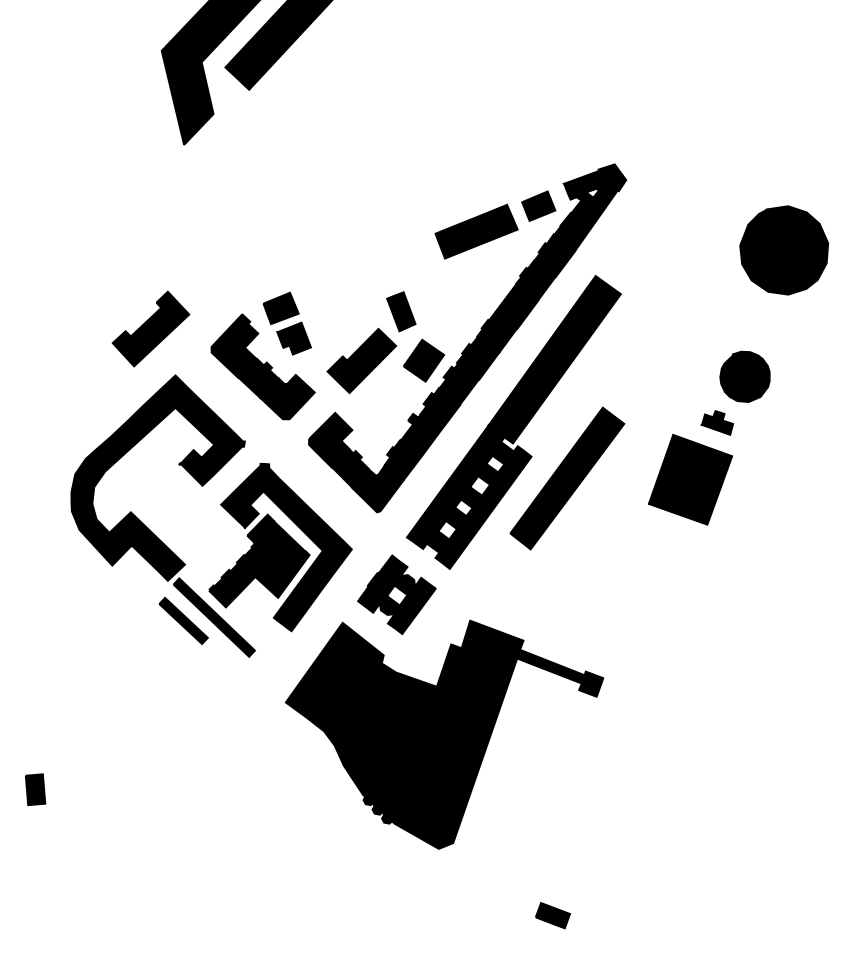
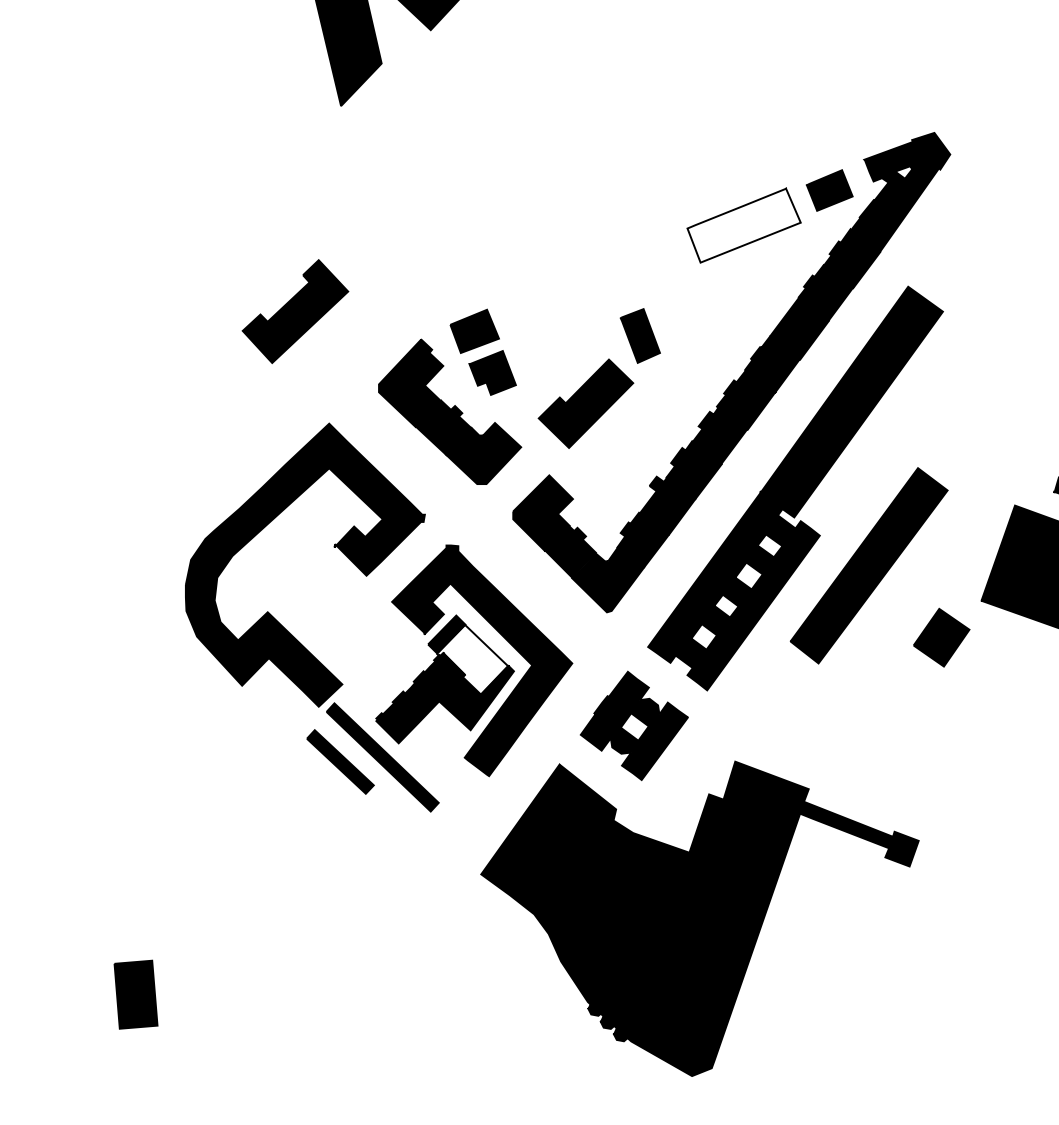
fill: (476, 231) -> (743, 225), removed
part: (150, 328) -> (294, 310), moved
part: (424, 360) -> (942, 637), moved
fill: (279, 546) -> (472, 659), removed
part: (35, 789) -> (136, 994), size x1.6

